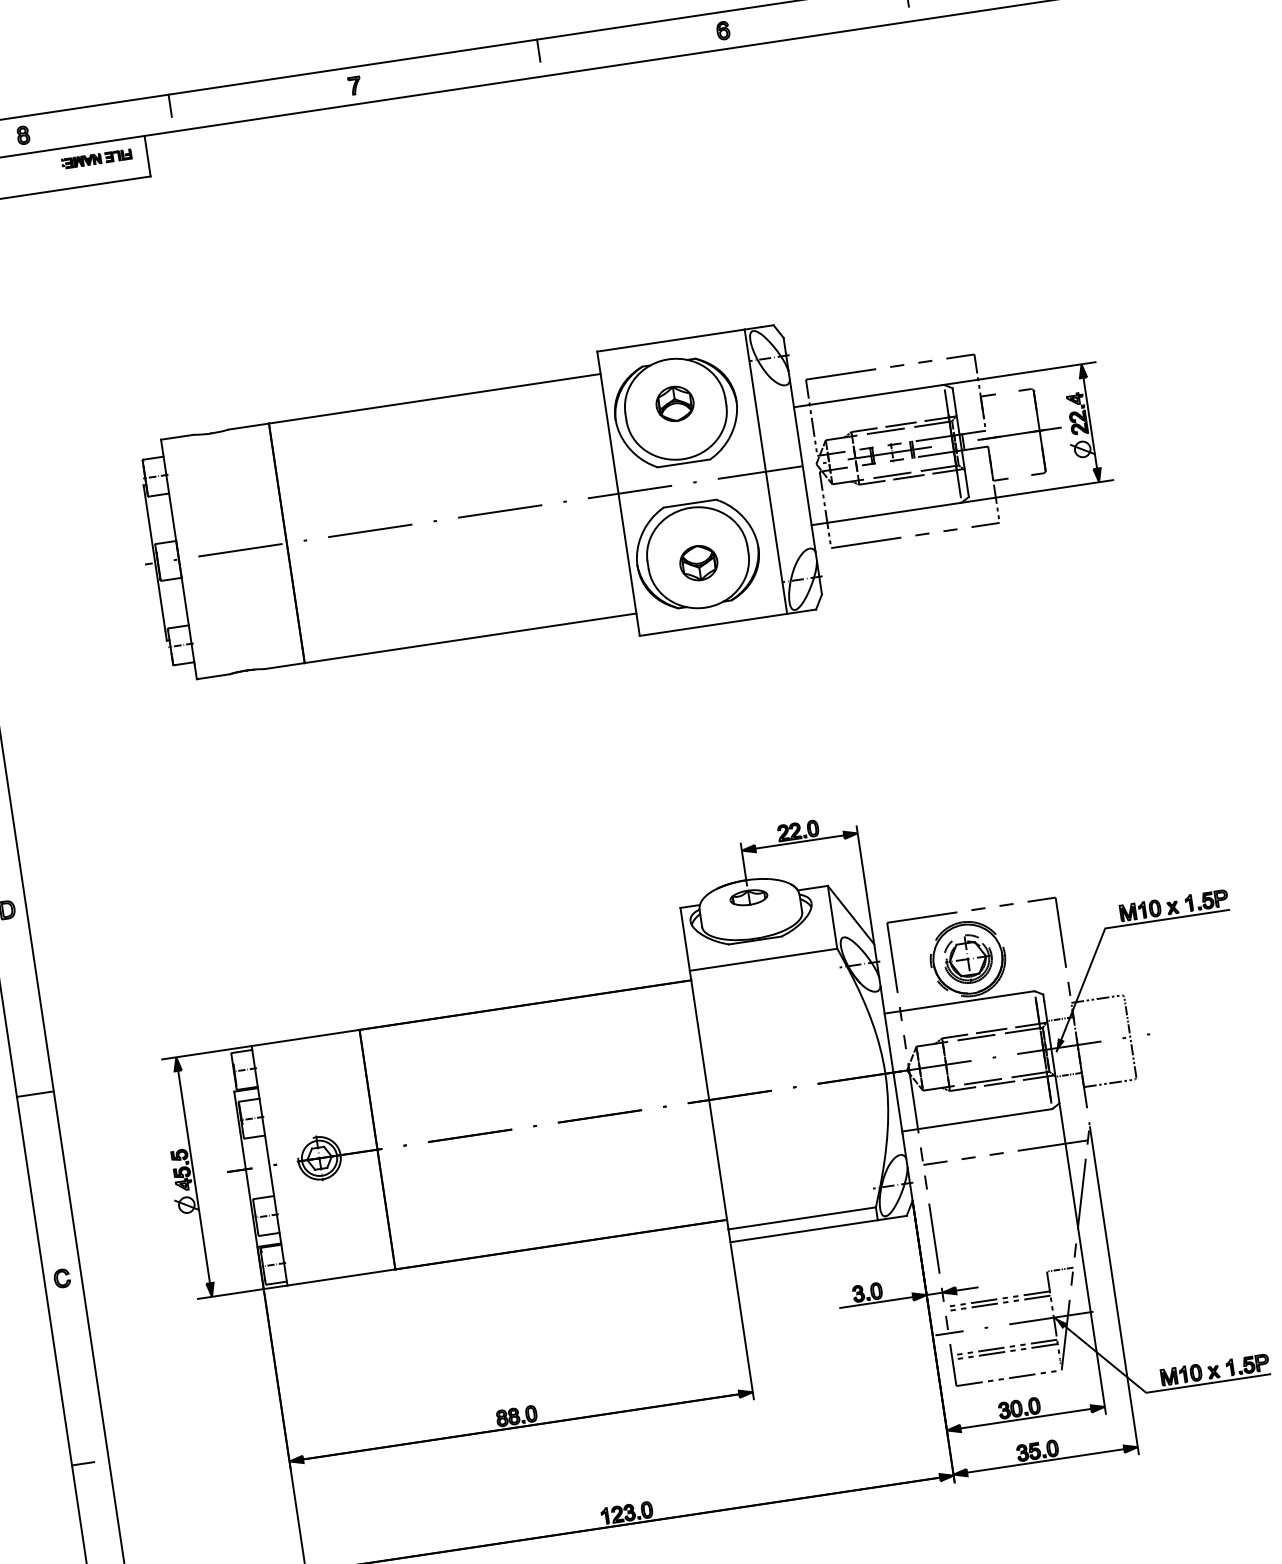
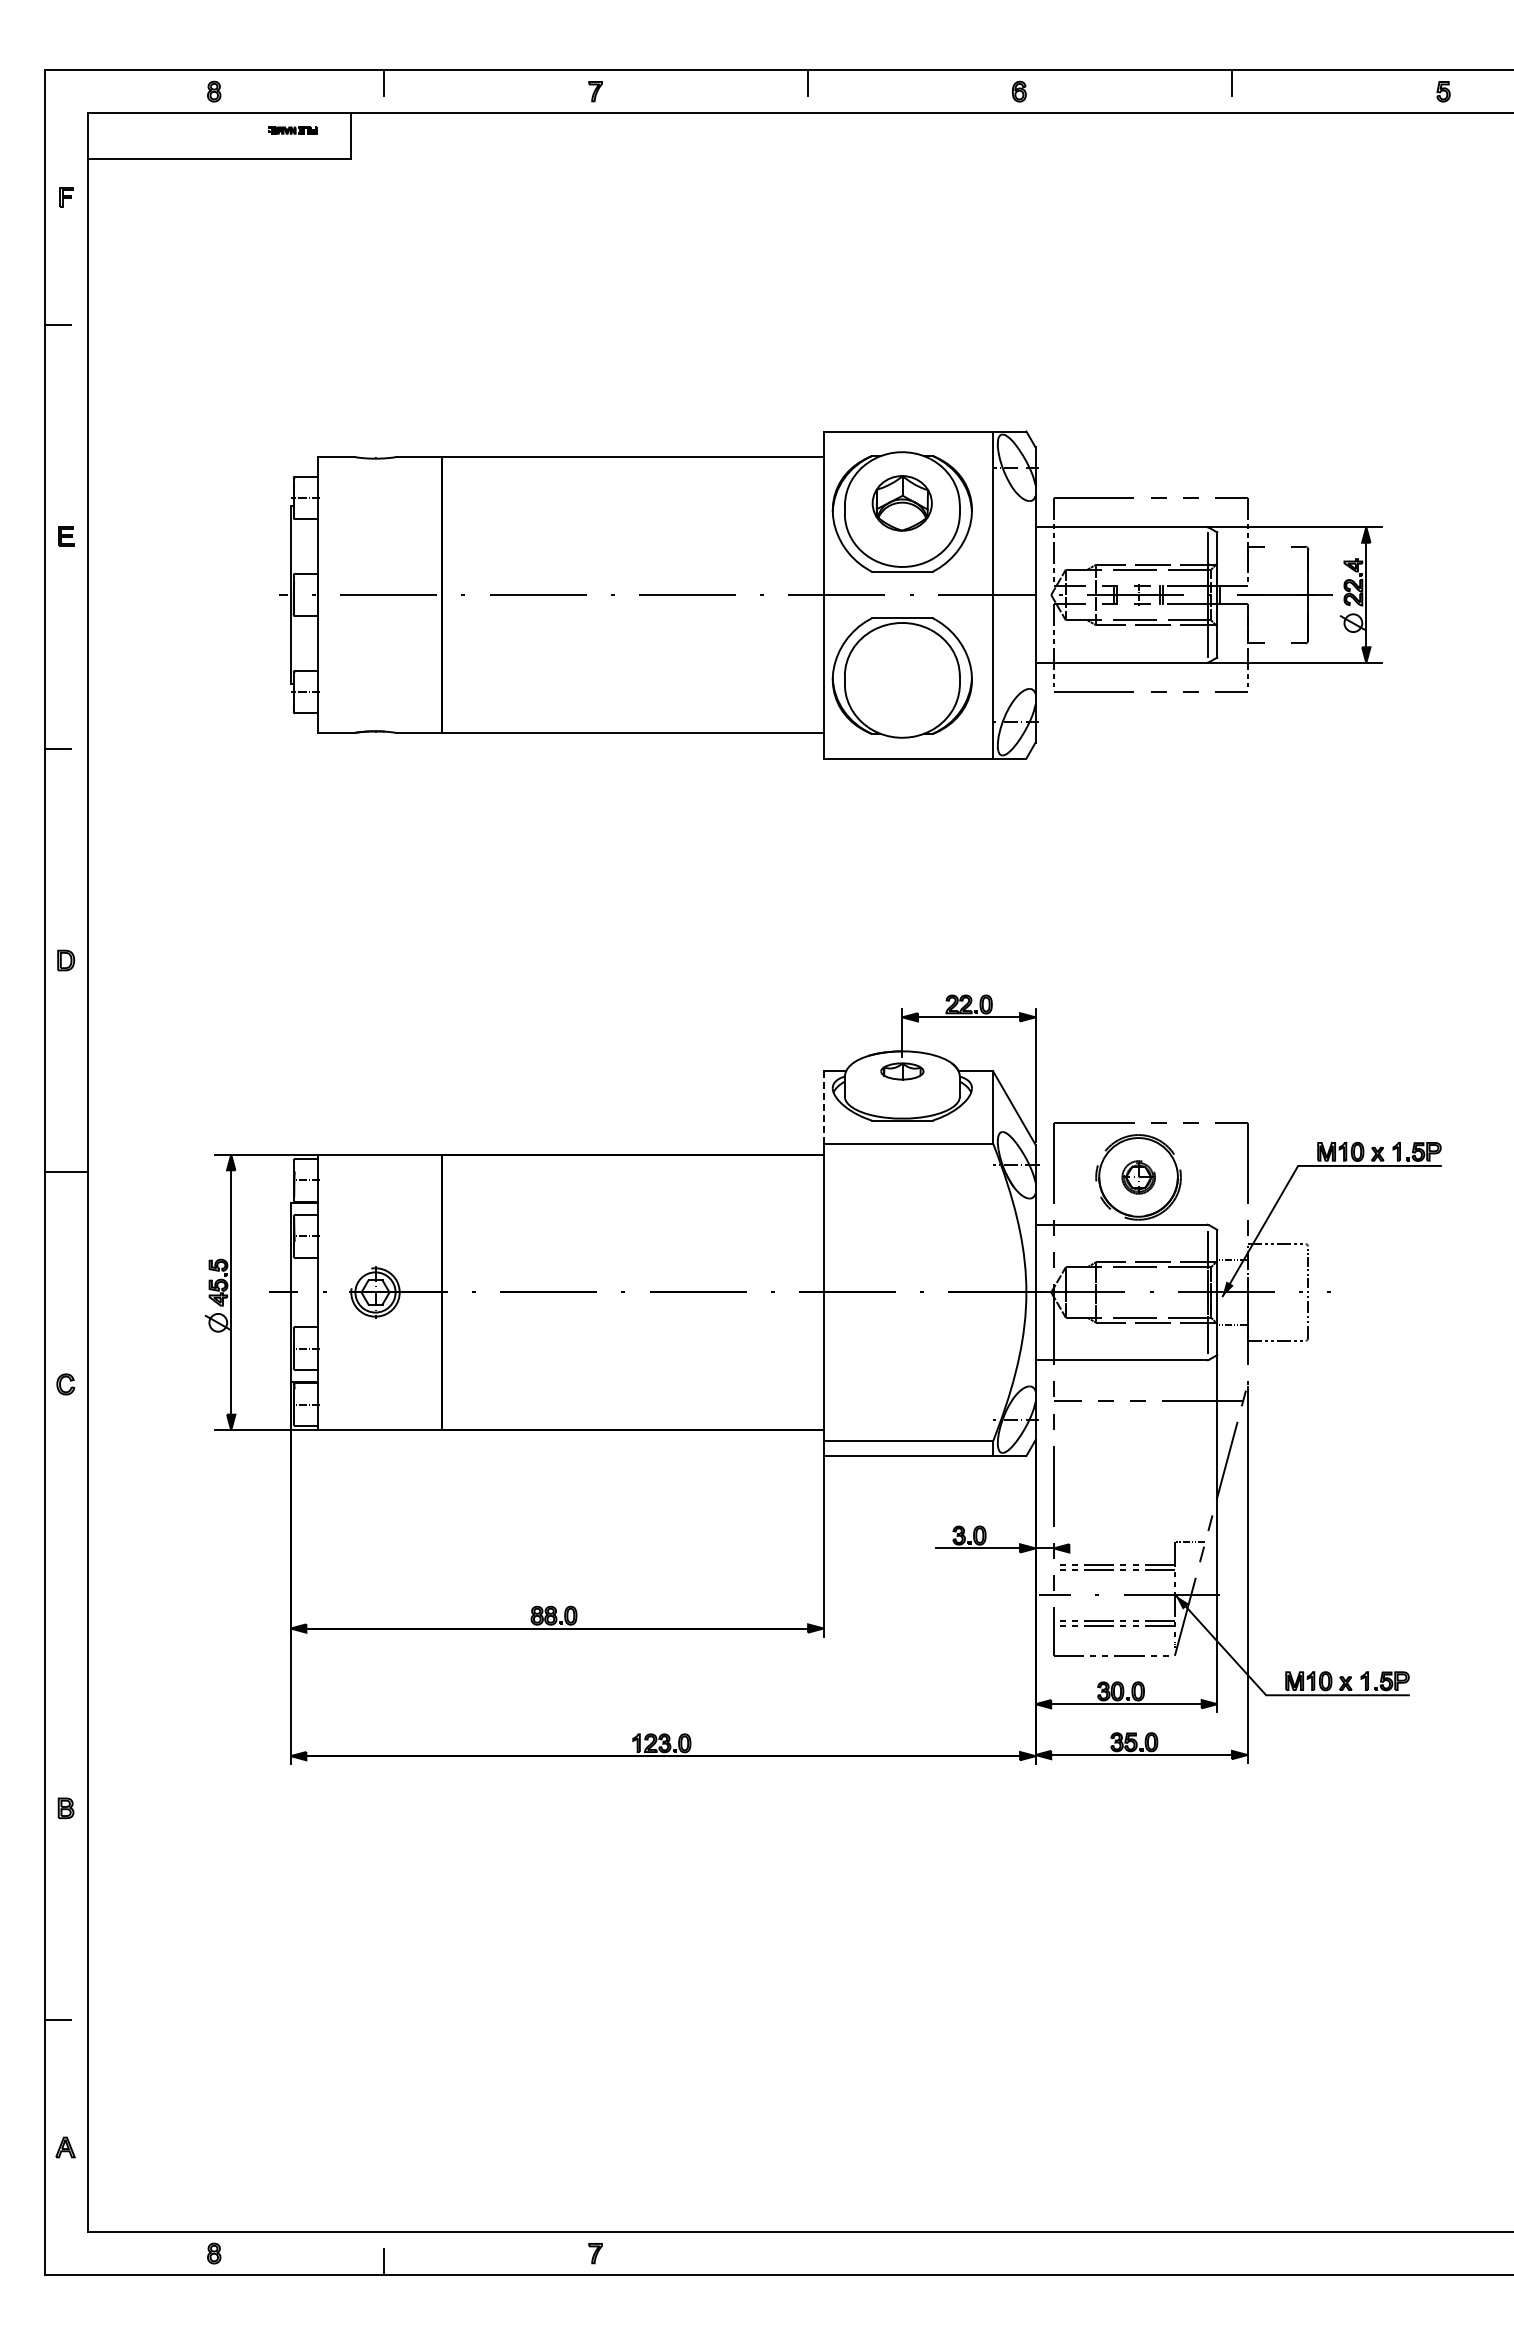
part: (96, 158) -> (292, 130), size x0.6
part: (675, 403) -> (902, 503), size x1.4
part: (698, 563) -> (902, 686), removed
line: (685, 939) -> (823, 1107), solid -> dashed
part: (967, 959) -> (1138, 1177), size x0.6
line: (966, 1289) -> (1081, 1548), removed
line: (82, 1463) -> (57, 1596), removed

